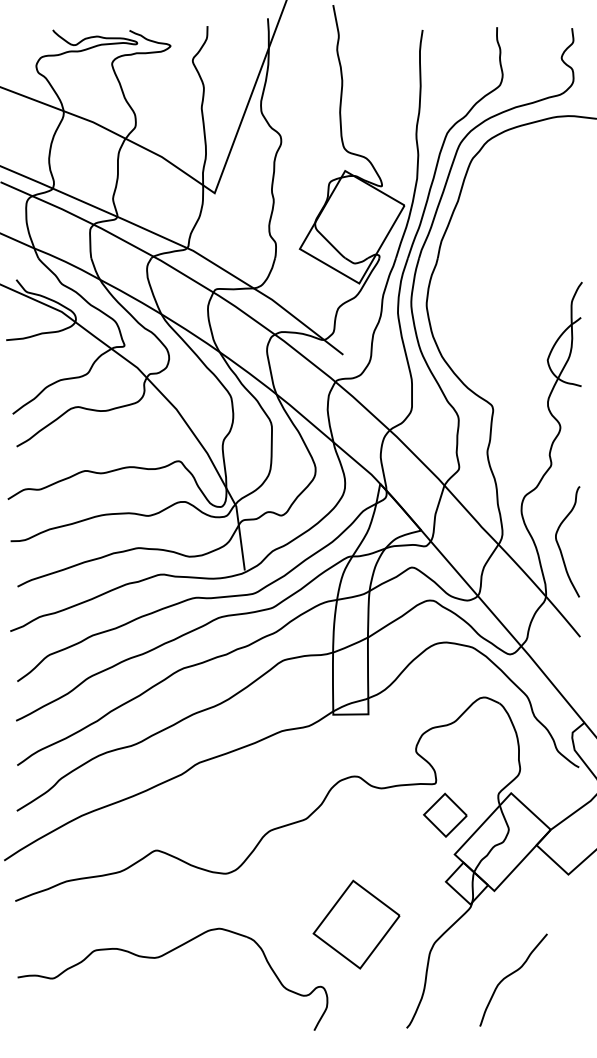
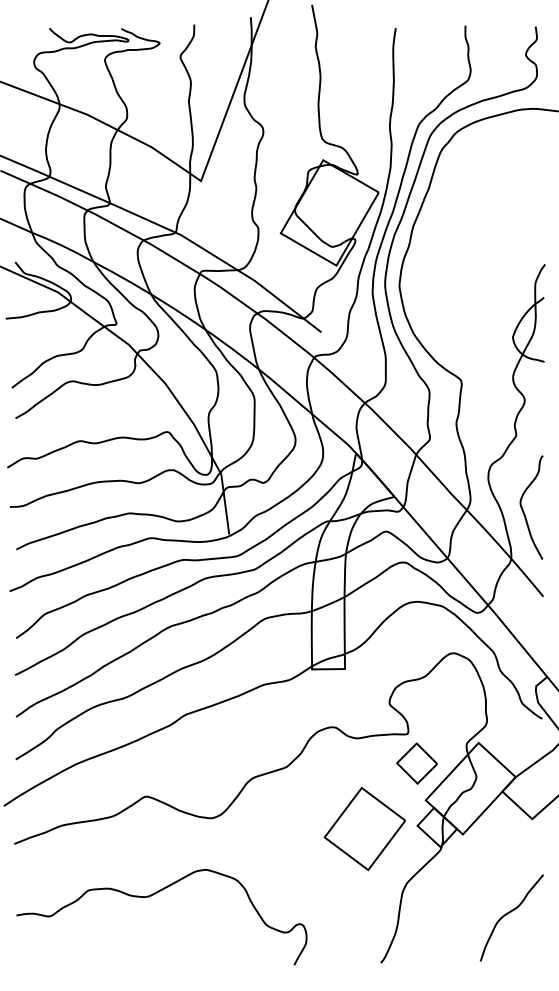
part: (356, 924) -> (364, 828), moved
curve: (509, 976) -> (508, 914), moved

